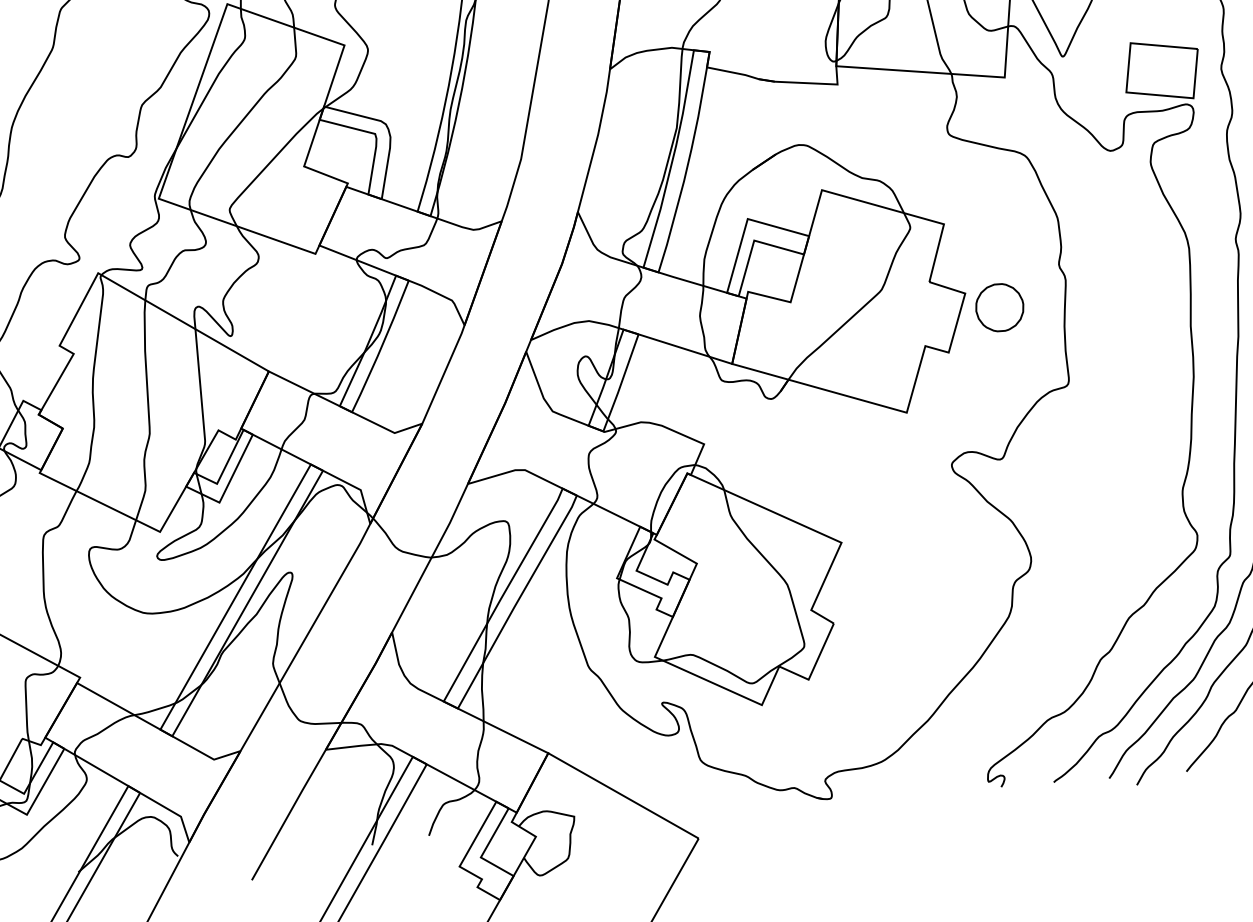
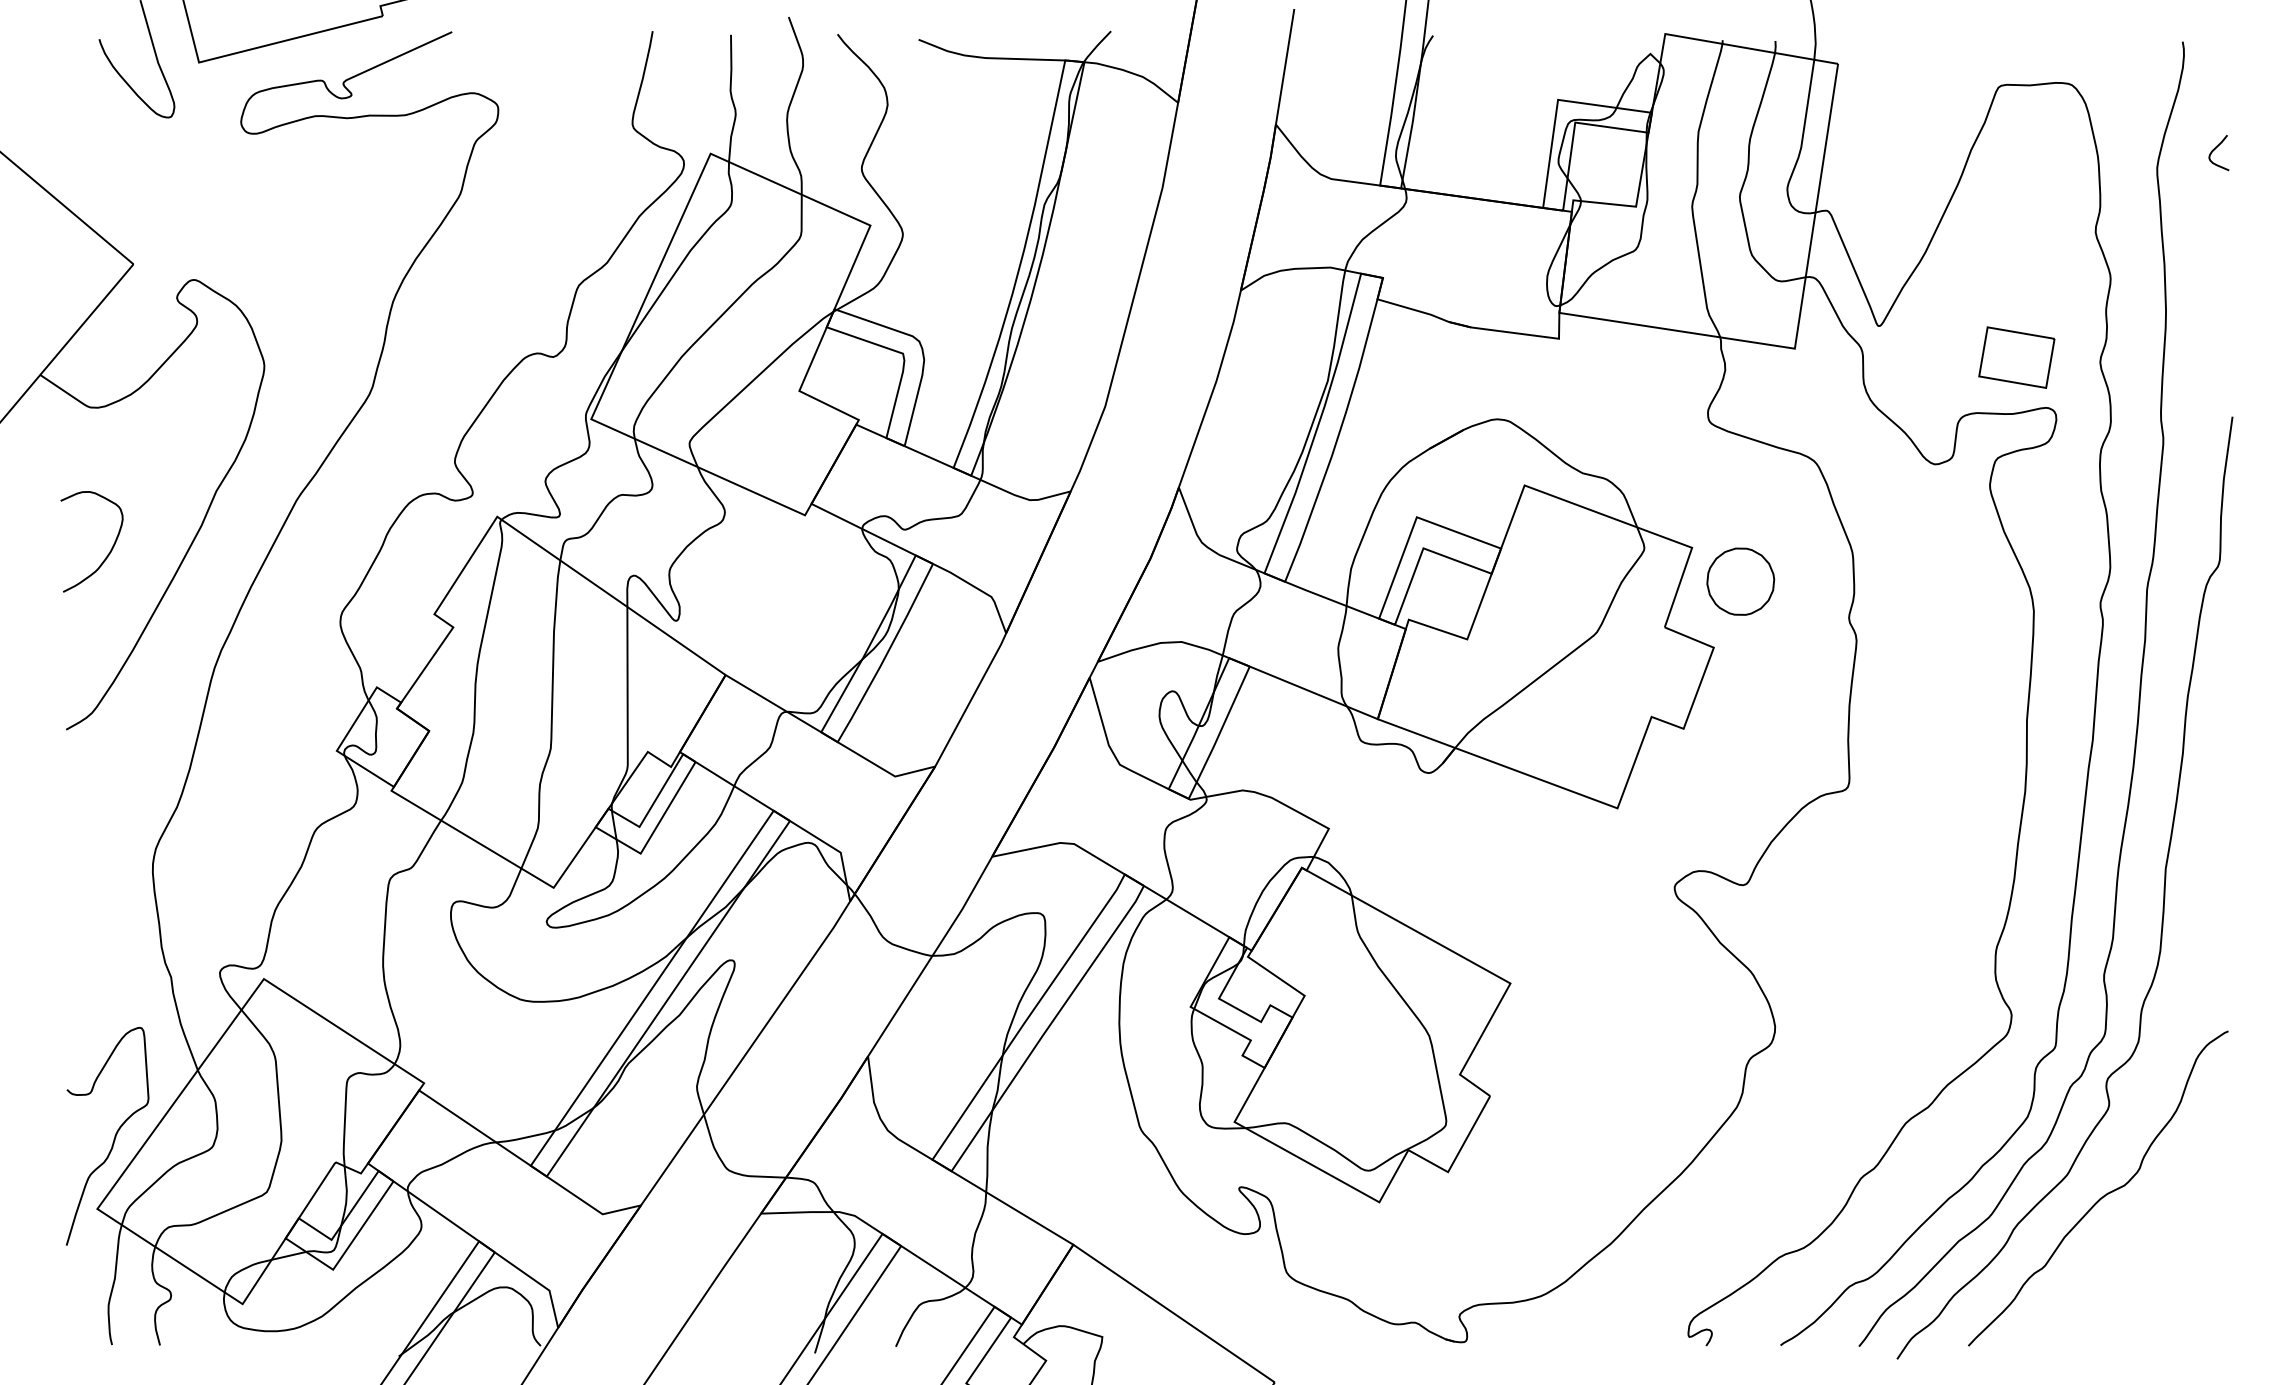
part: (1161, 70) -> (2016, 357), size x0.71
part: (999, 307) -> (1740, 581), moved

